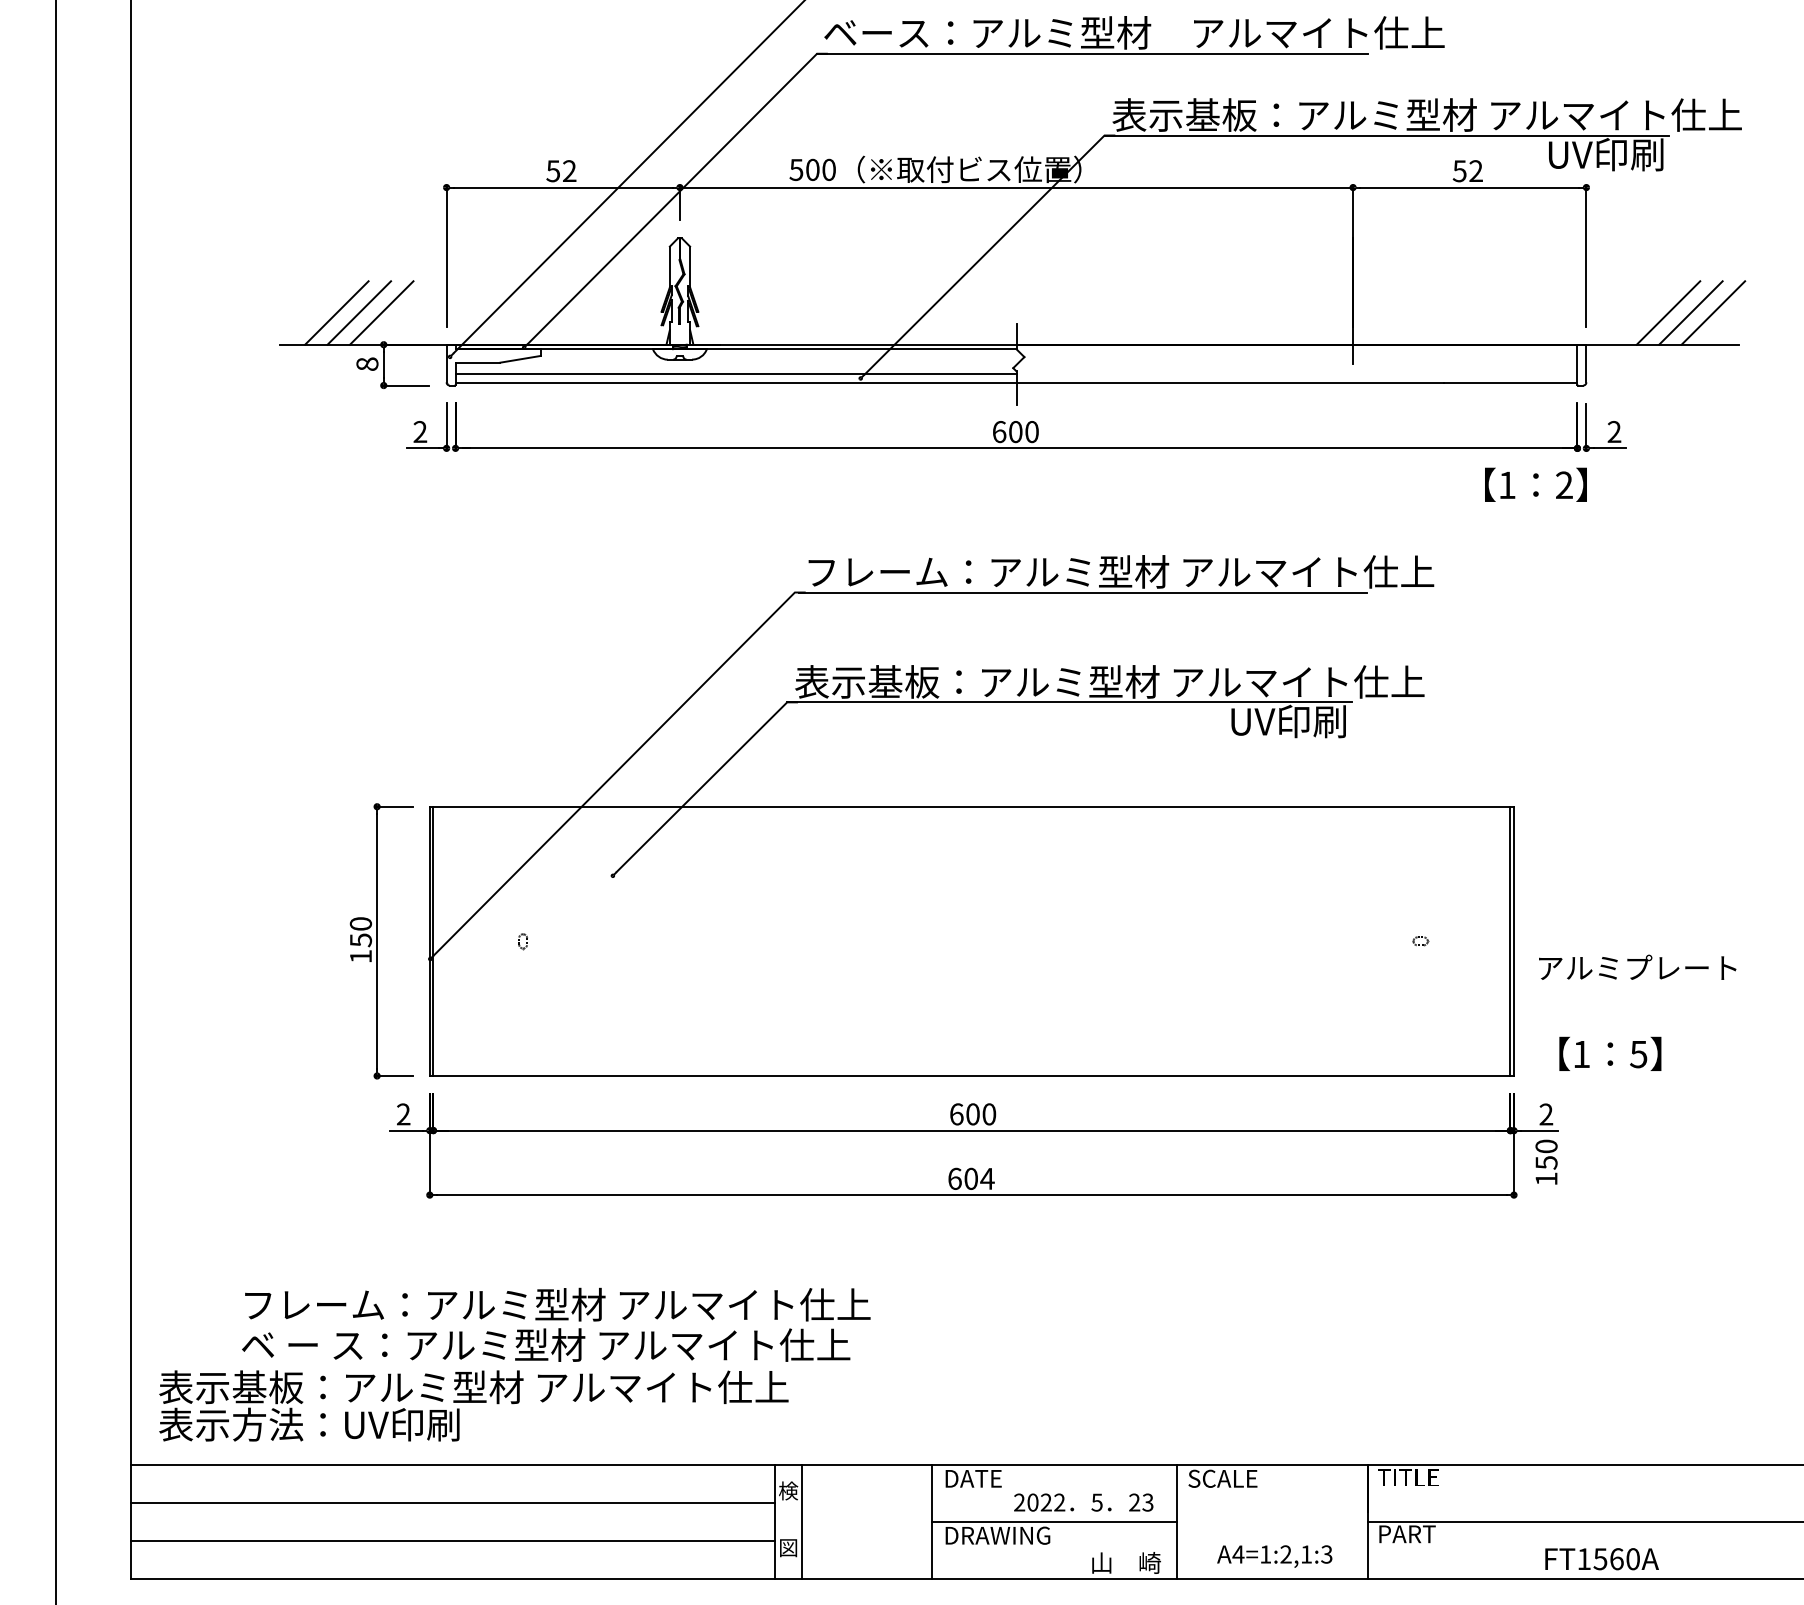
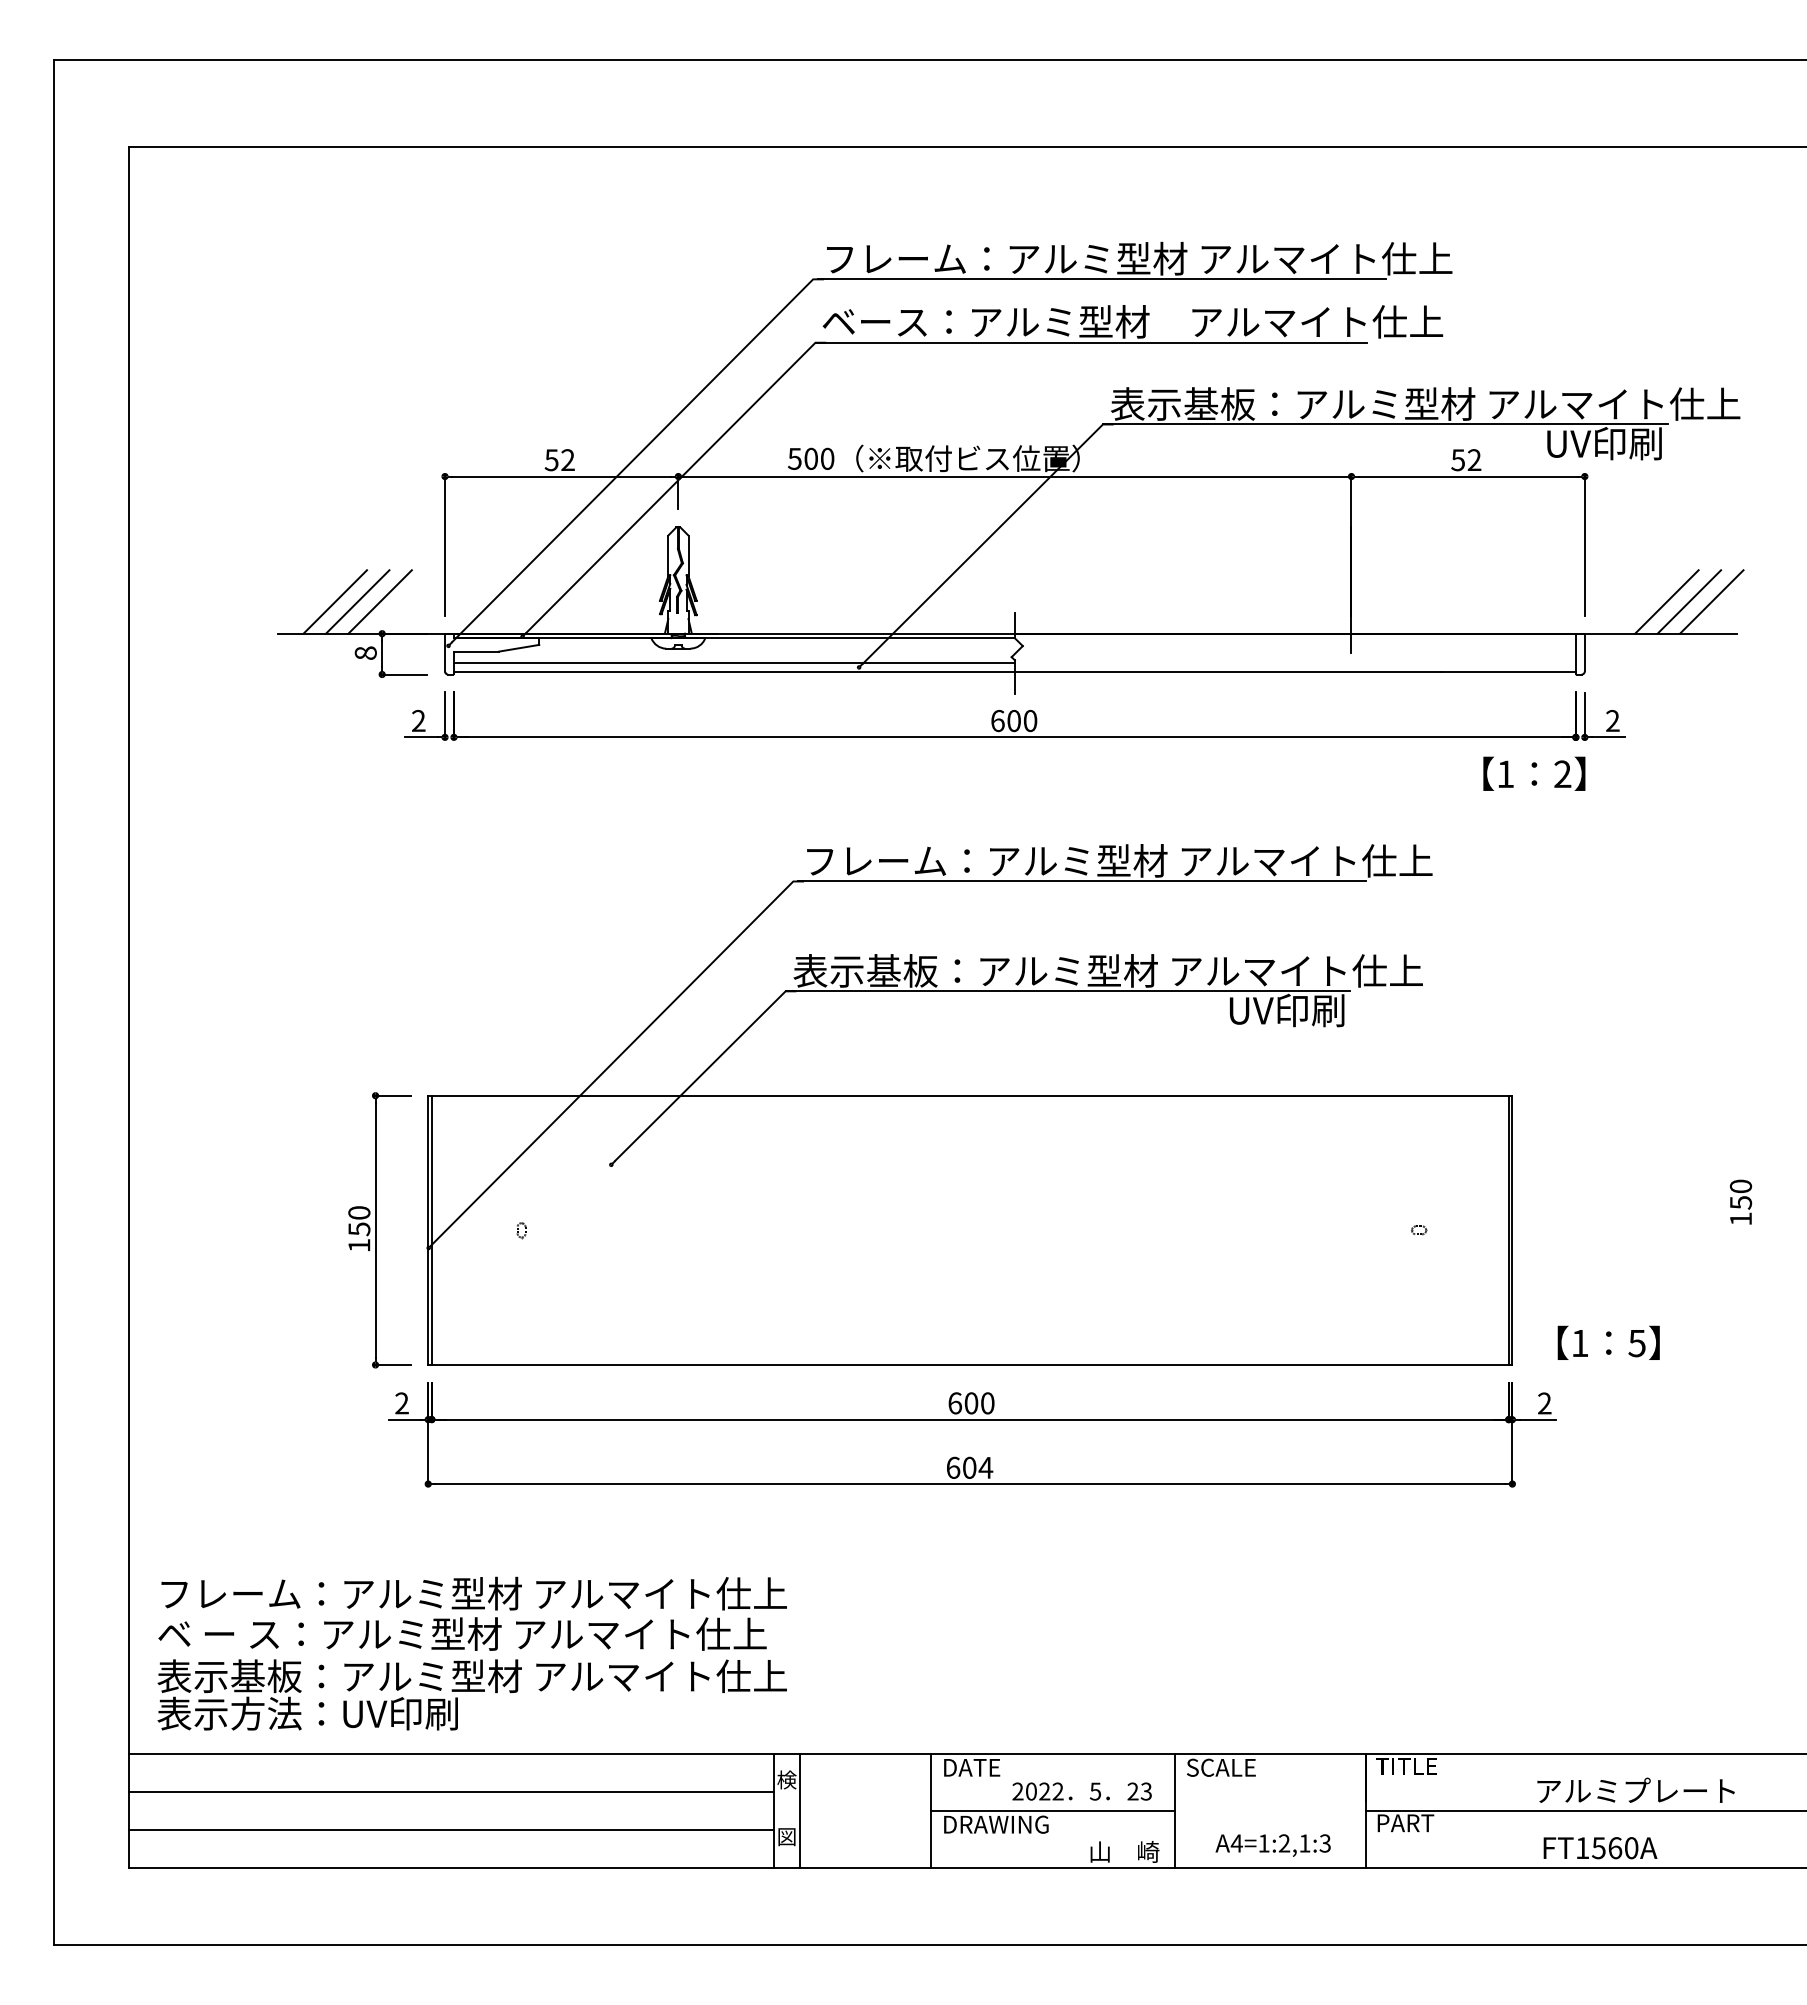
text: (1637, 966) -> (1635, 1789), moved
text: (1546, 1161) -> (1740, 1201), moved
text: (556, 1324) -> (472, 1613), moved

